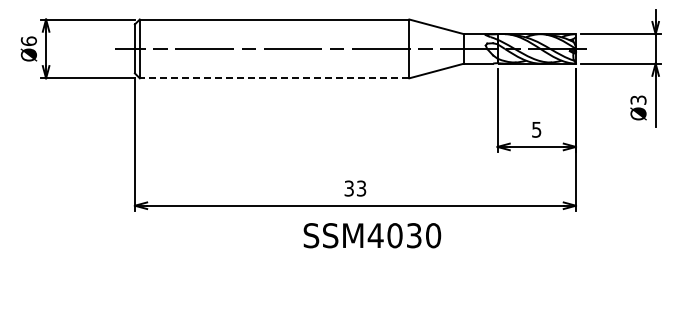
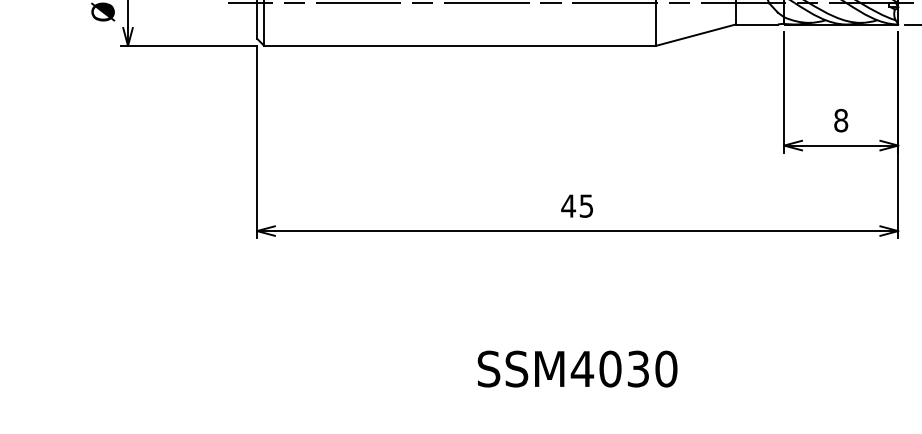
line: (274, 78) -> (459, 46), dashed -> solid
text: (536, 129) -> (840, 120), 5 -> 8
text: (355, 188) -> (577, 206), 33 -> 45
text: (372, 235) -> (577, 368), moved

